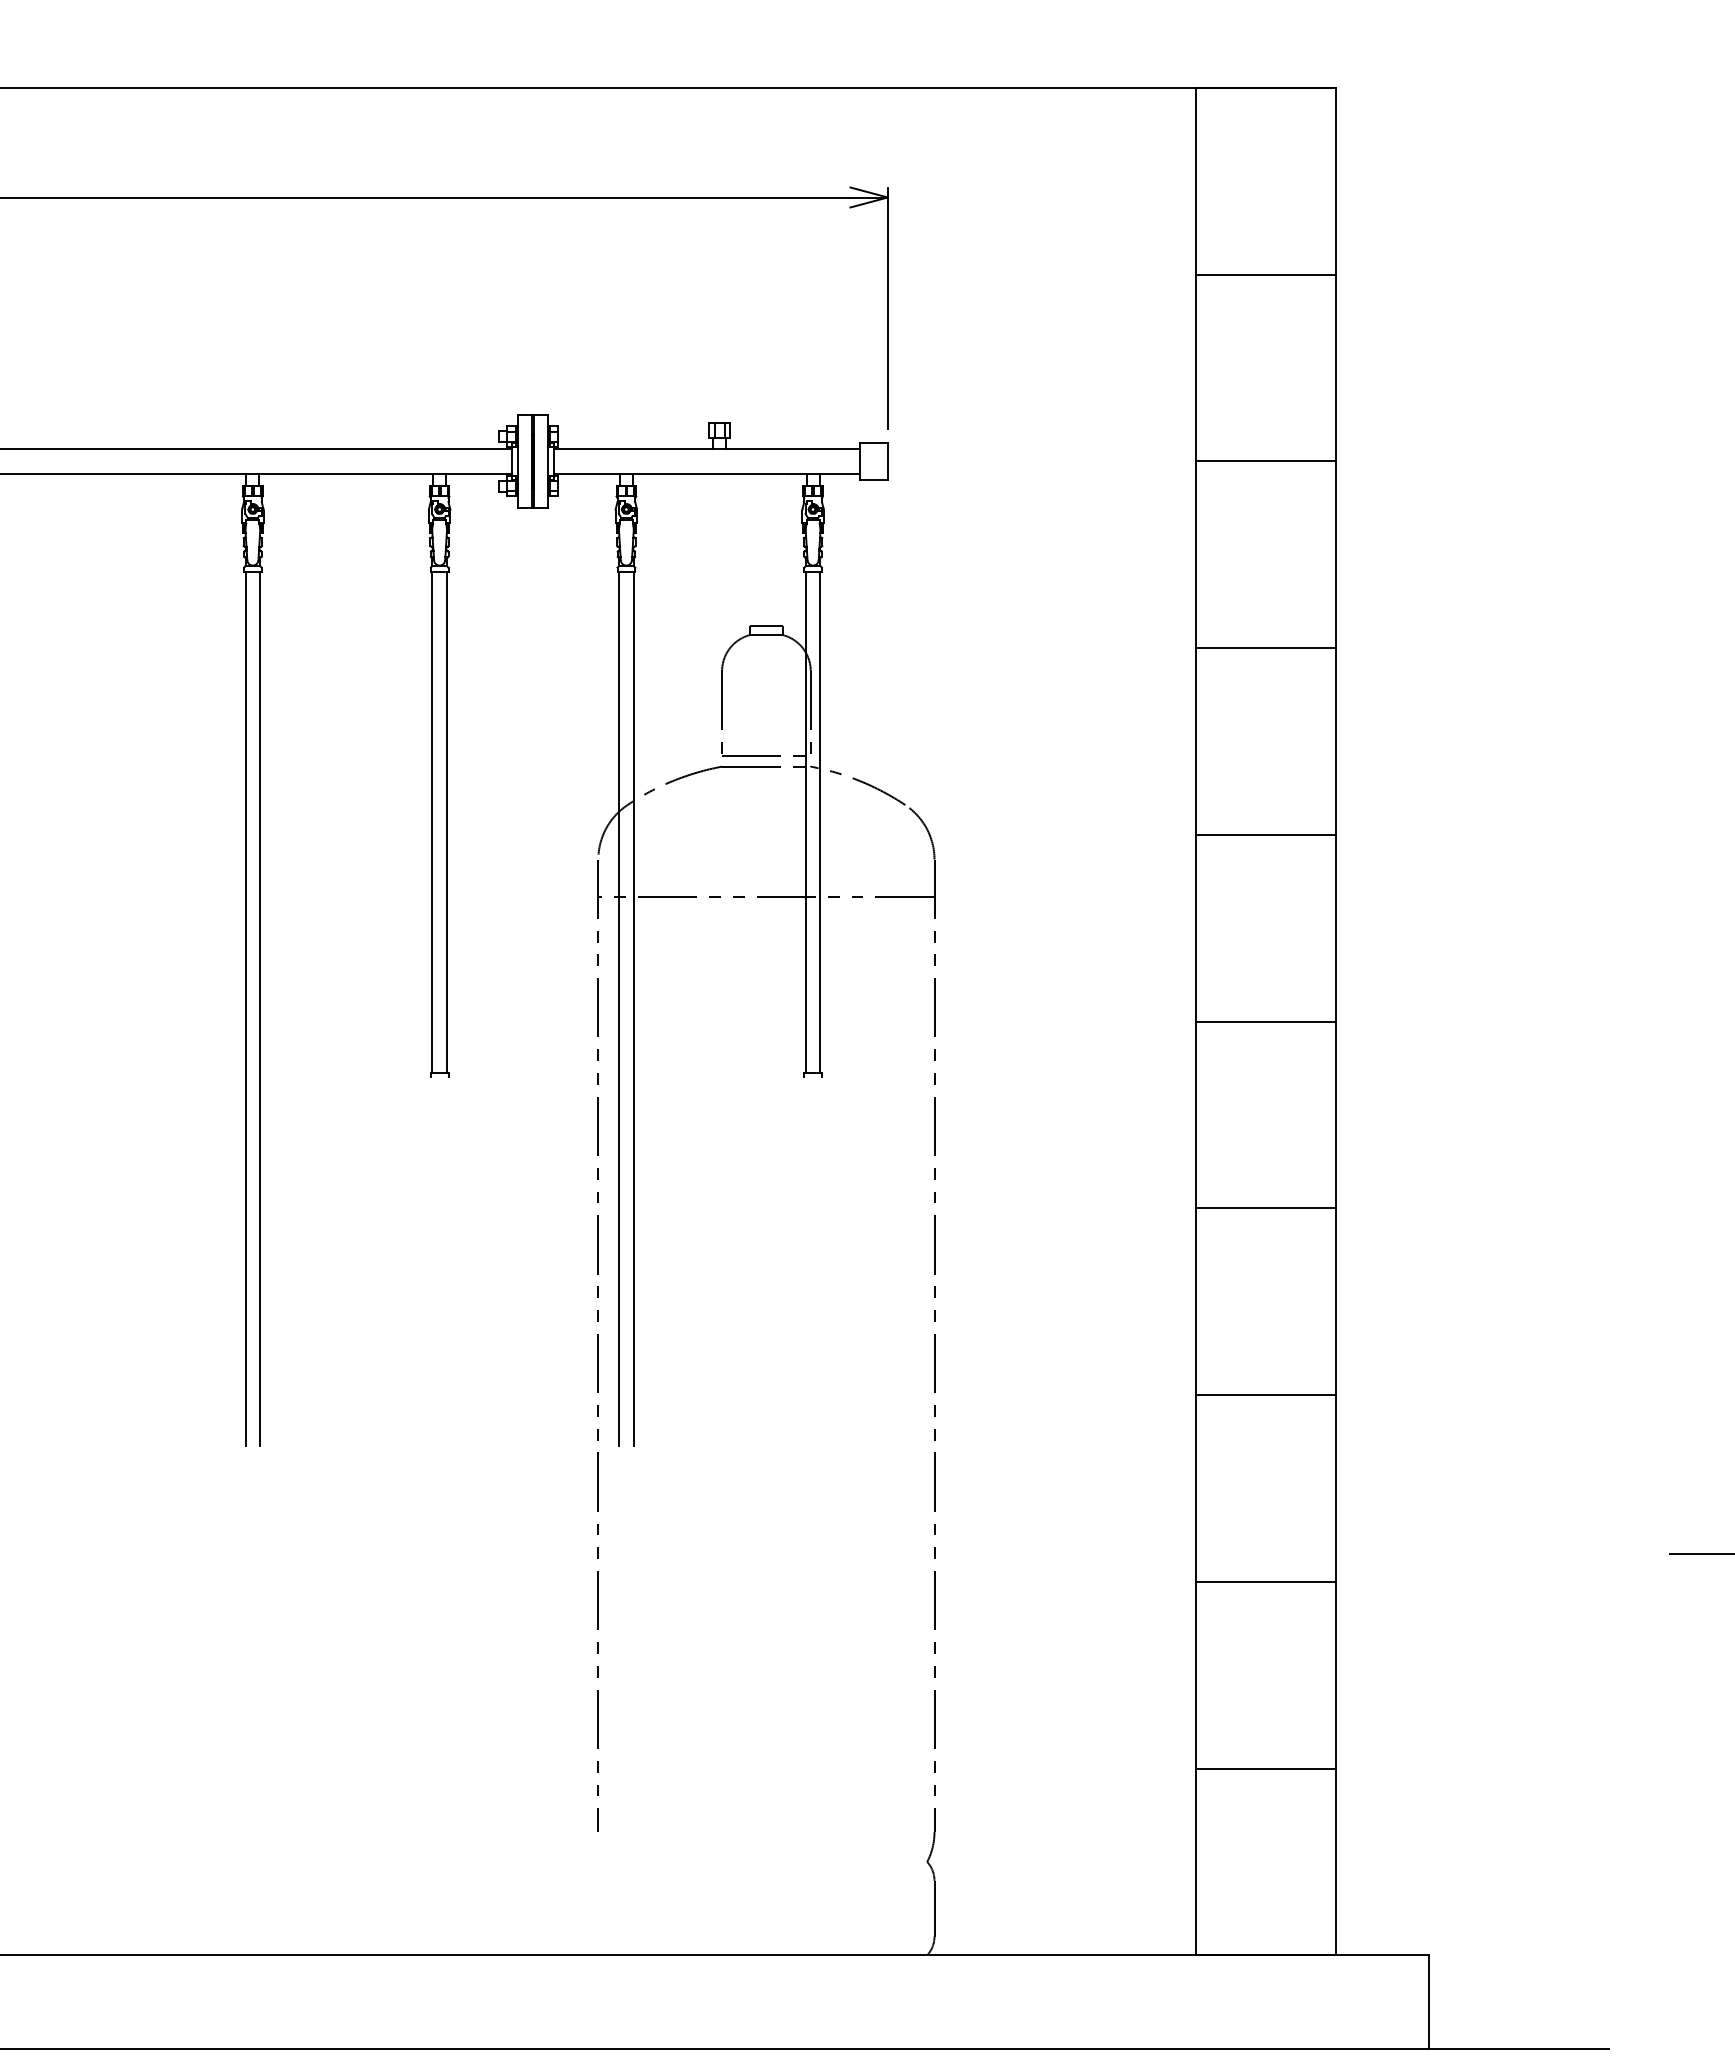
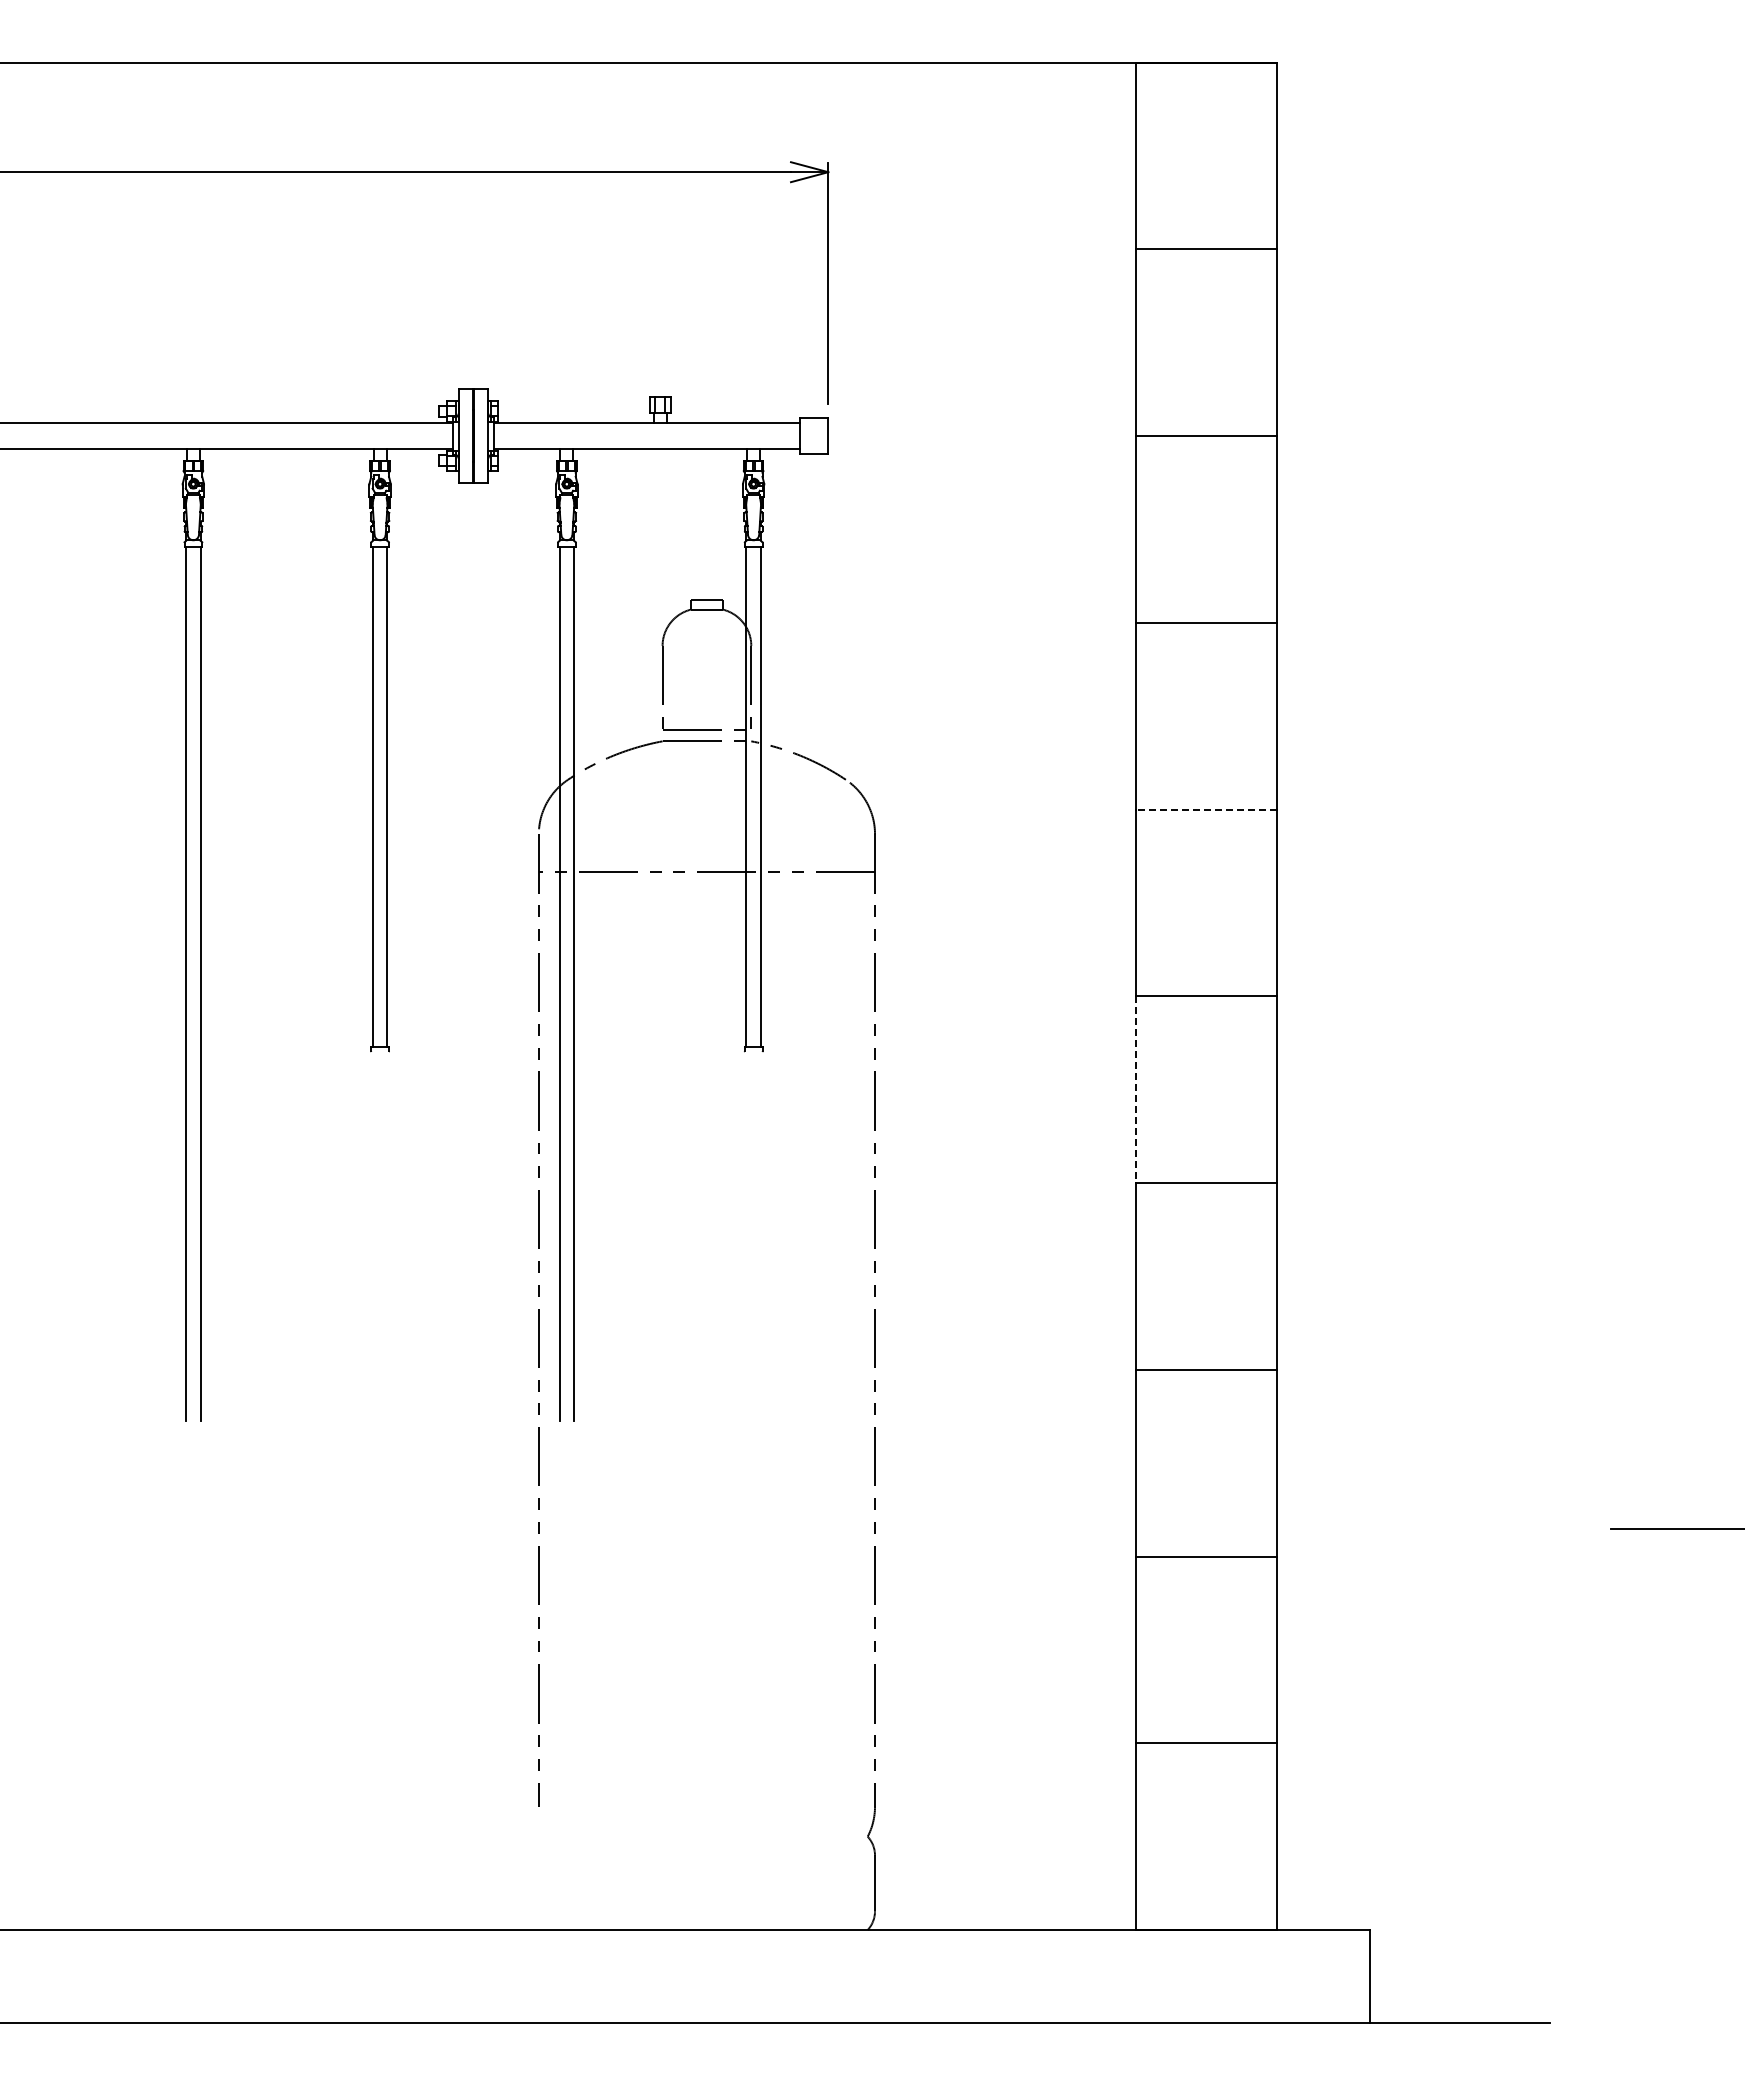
line: (1266, 834) -> (1206, 809), solid -> dashed
line: (1196, 1115) -> (1136, 1090), solid -> dashed

